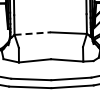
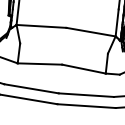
line: (33, 33) -> (42, 26), dashed -> solid

